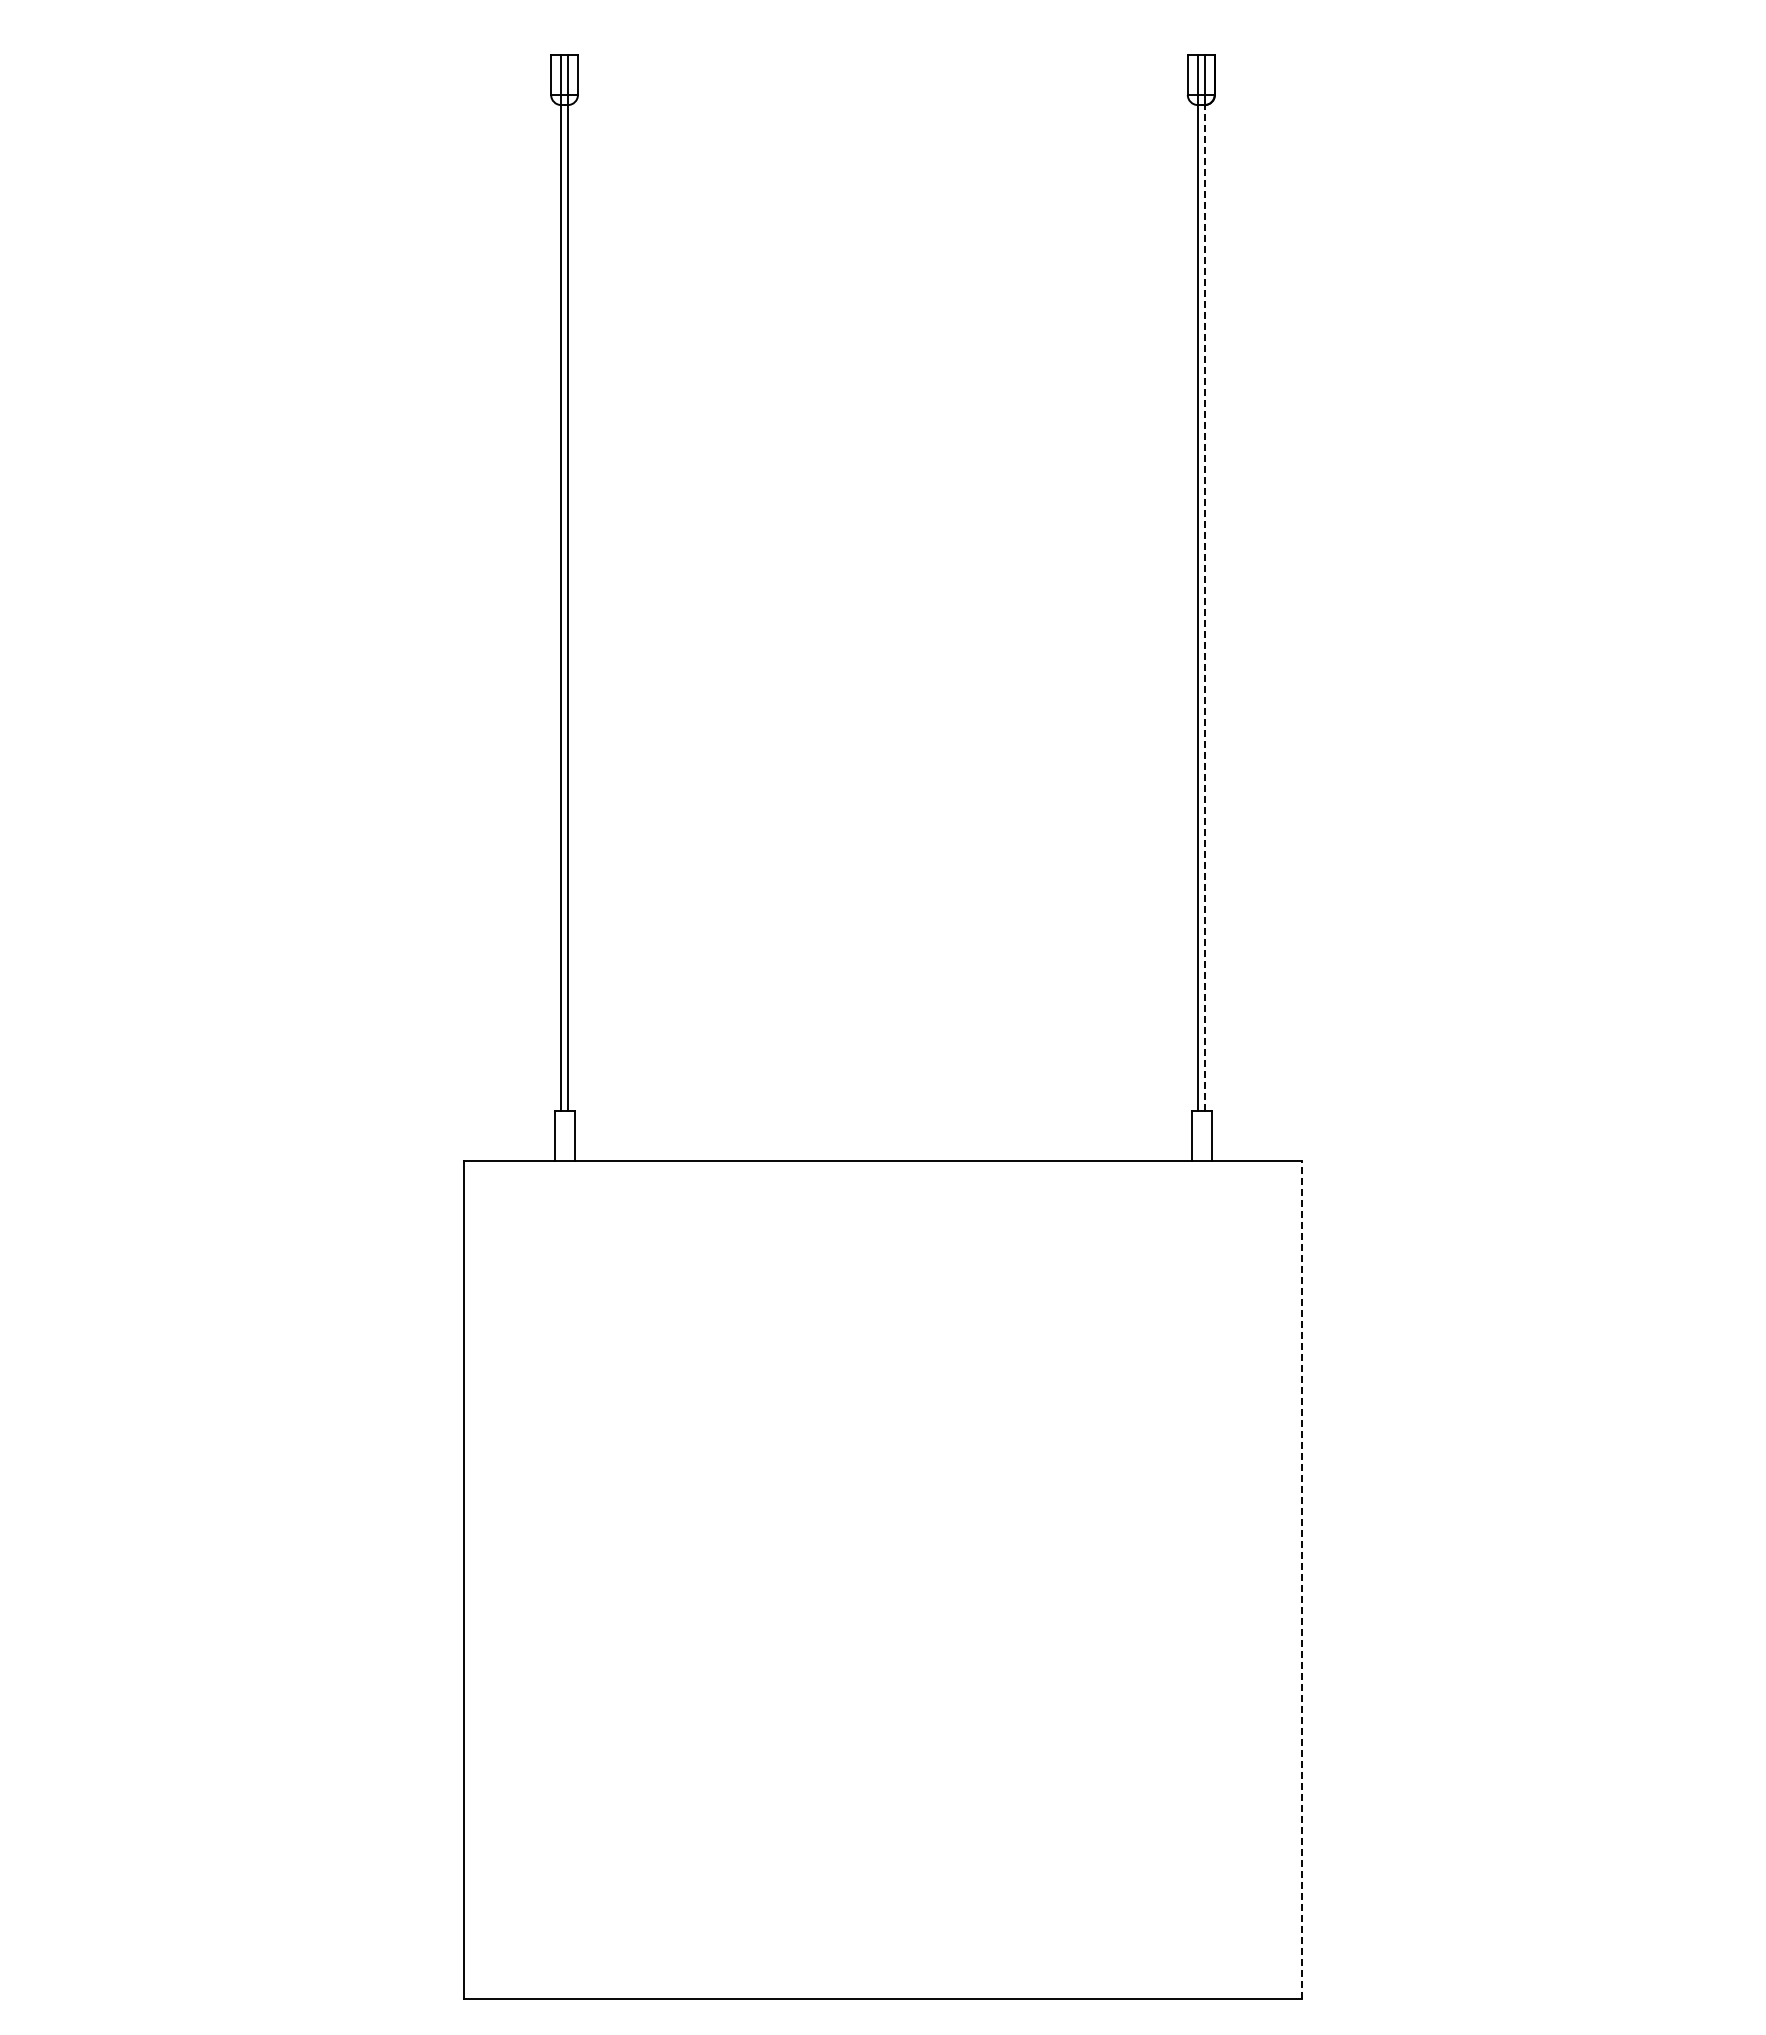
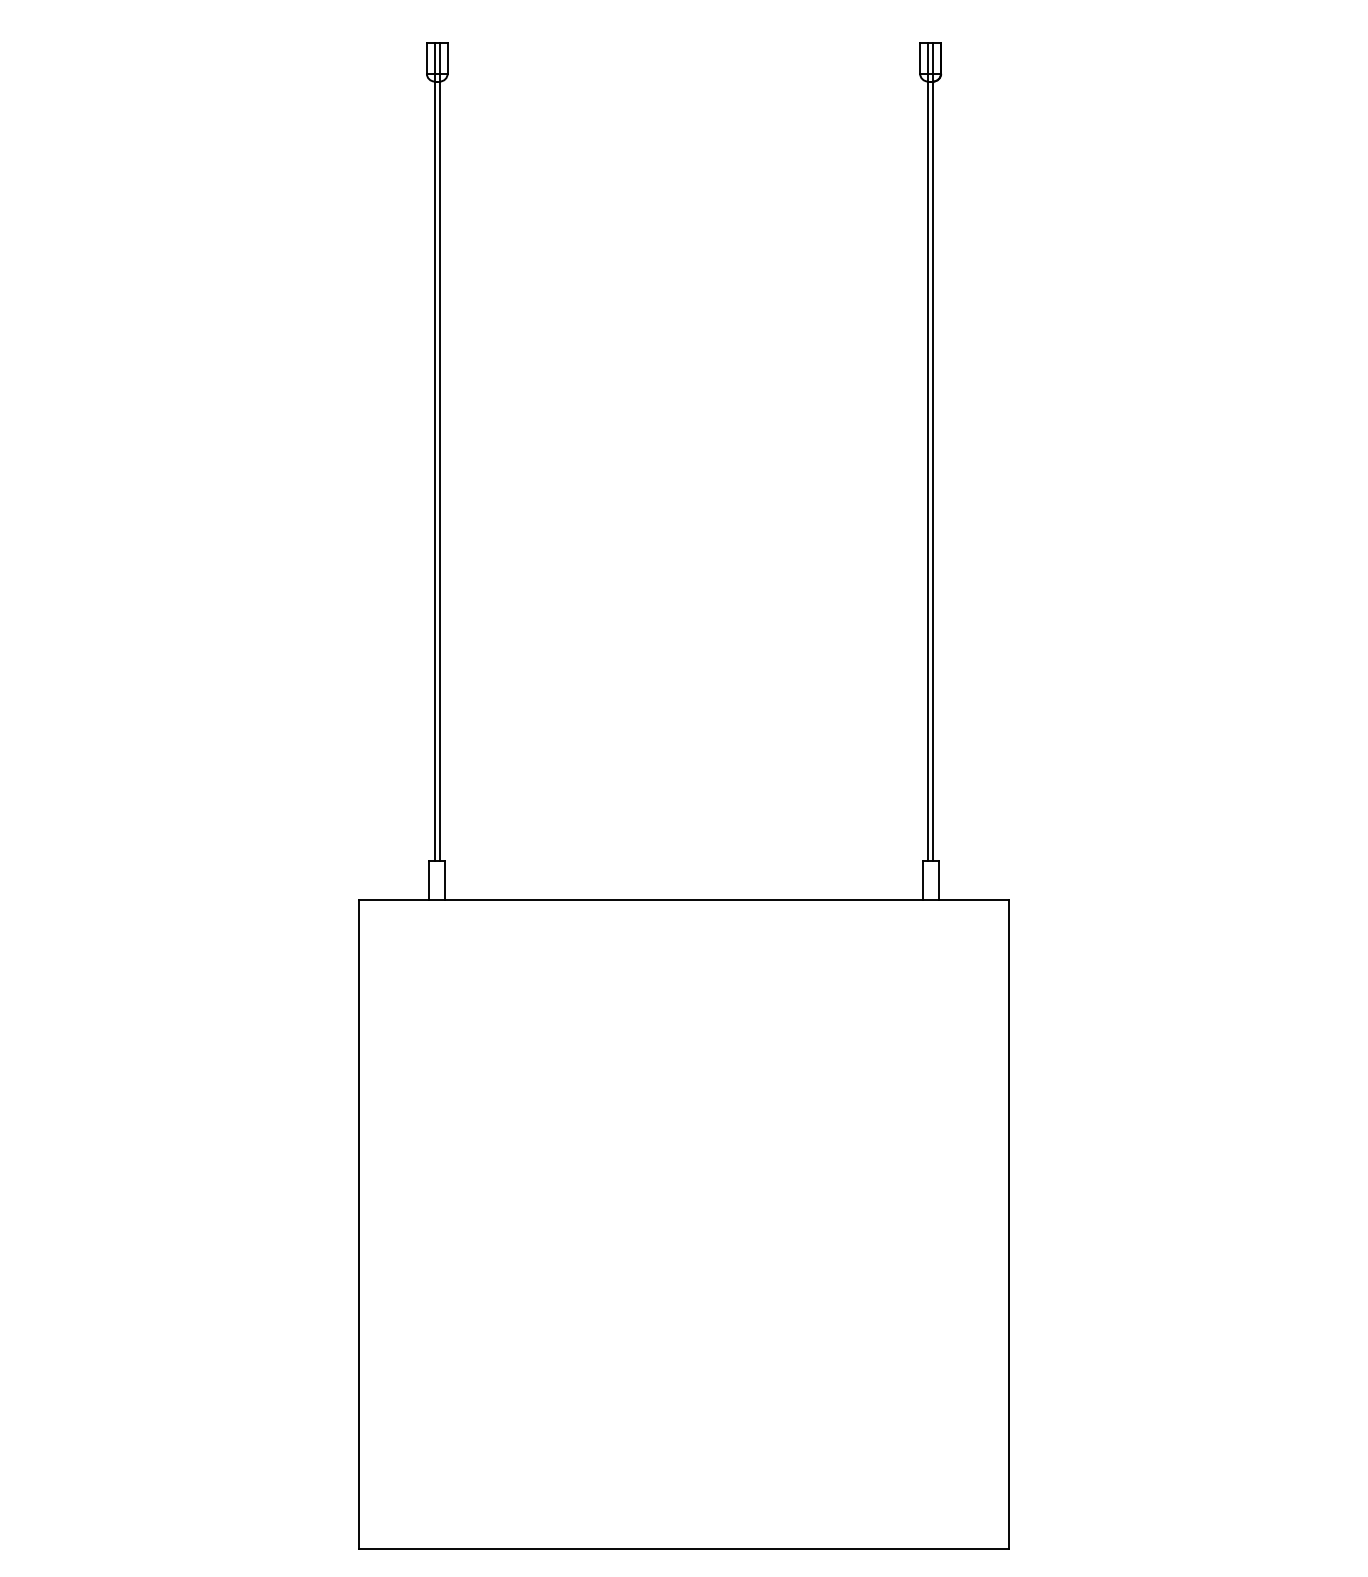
line: (1204, 607) -> (933, 470), dashed -> solid
line: (1302, 1579) -> (1009, 1223), dashed -> solid

